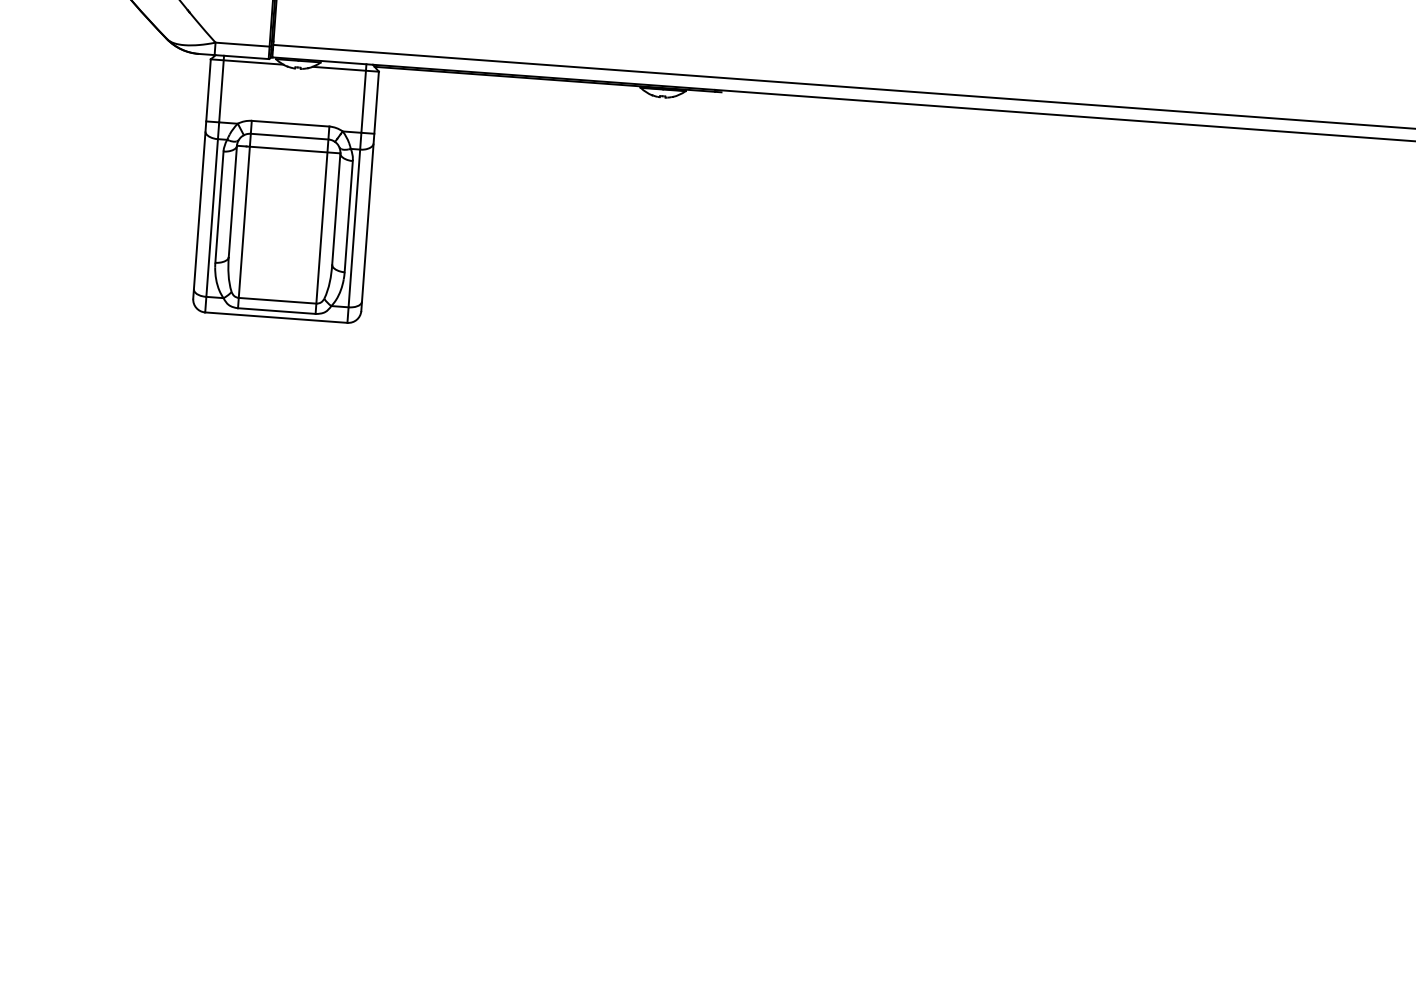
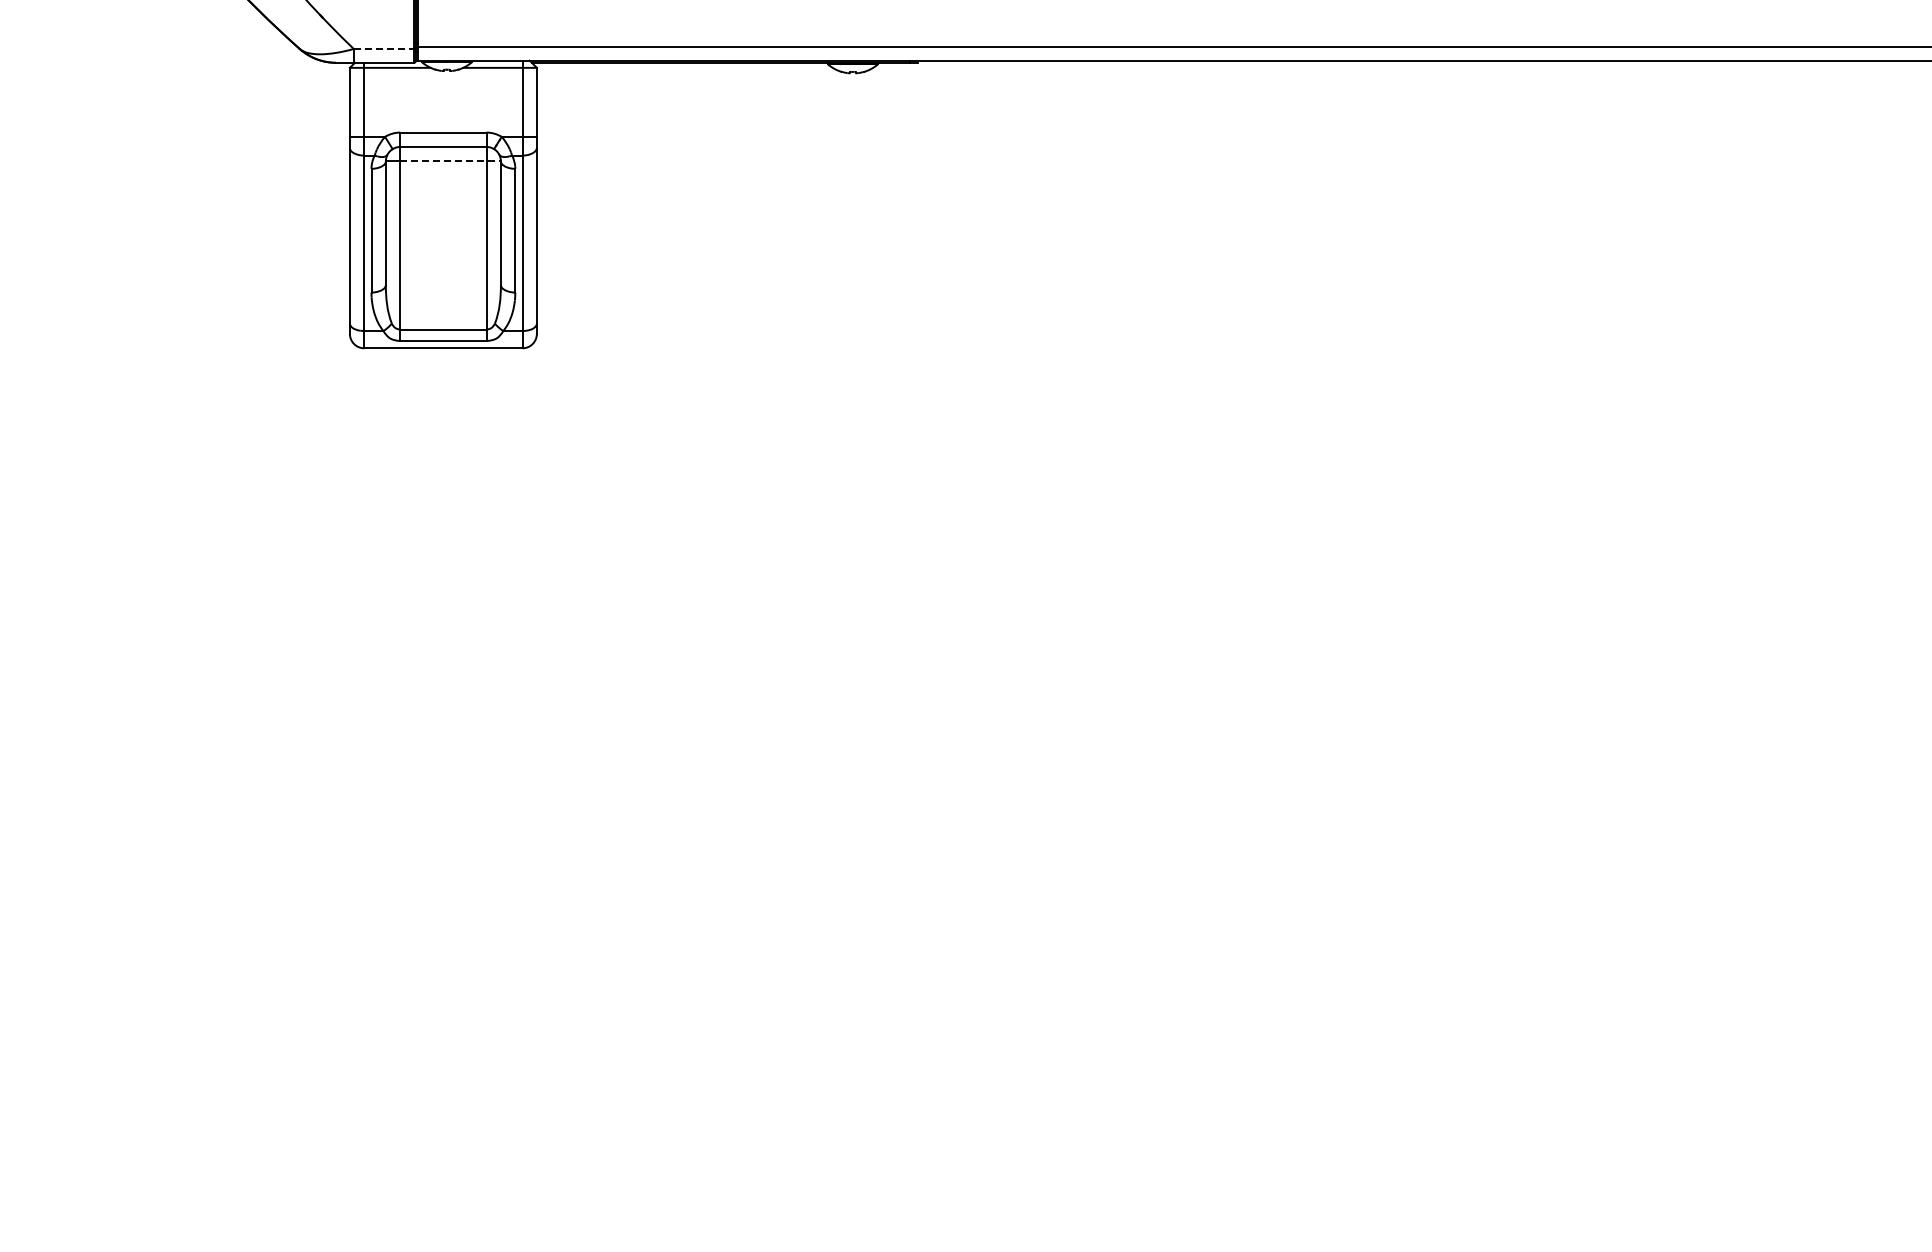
line: (243, 45) -> (384, 49), solid -> dashed
line: (295, 150) -> (451, 161), solid -> dashed

